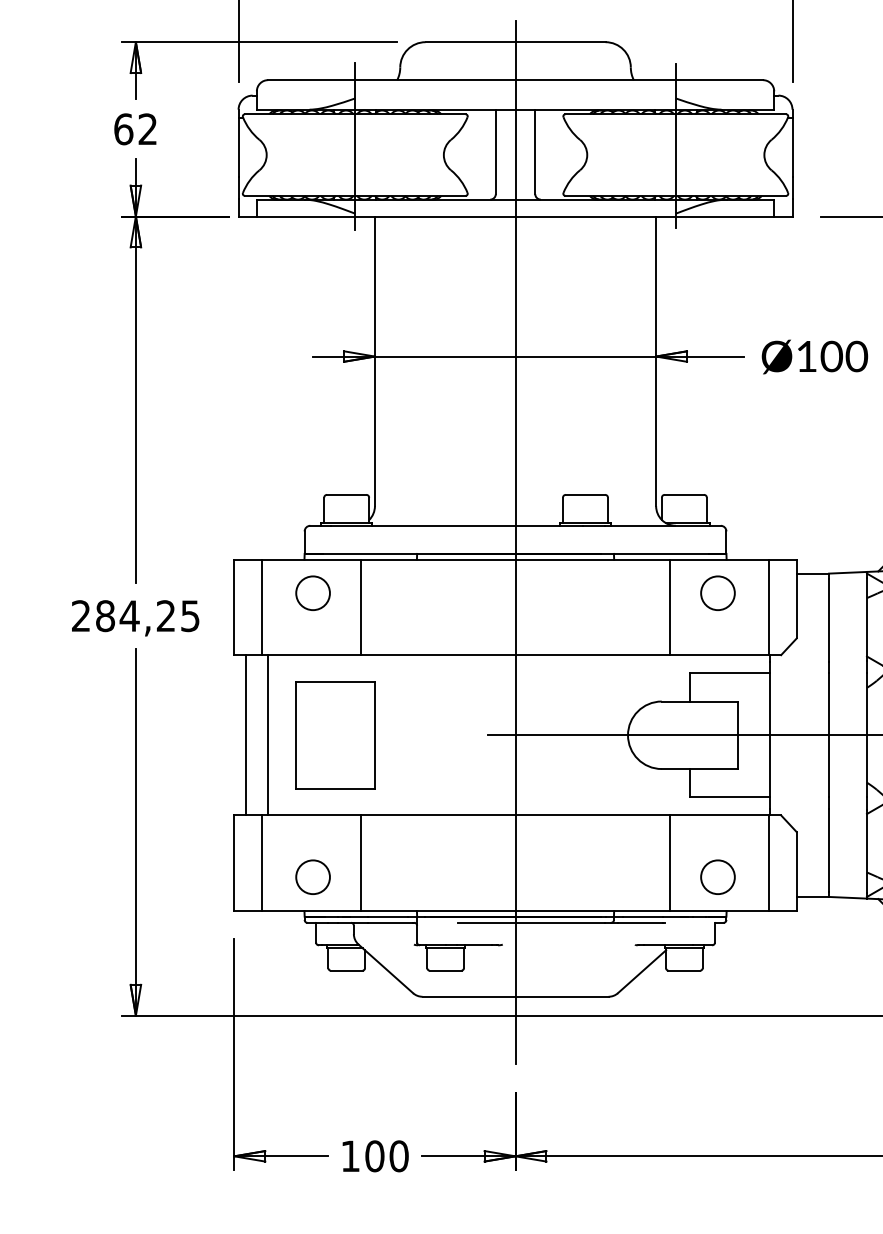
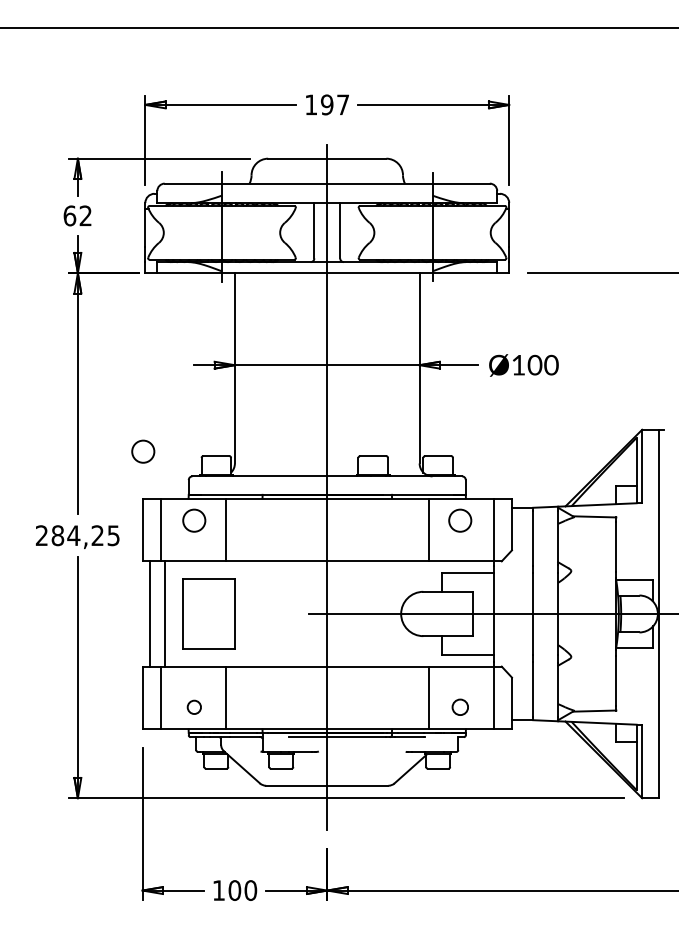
circle: (235, 487) -> (143, 451), added
circle: (313, 877) -> (194, 707), size x0.6
circle: (718, 877) -> (460, 707), size x0.7

